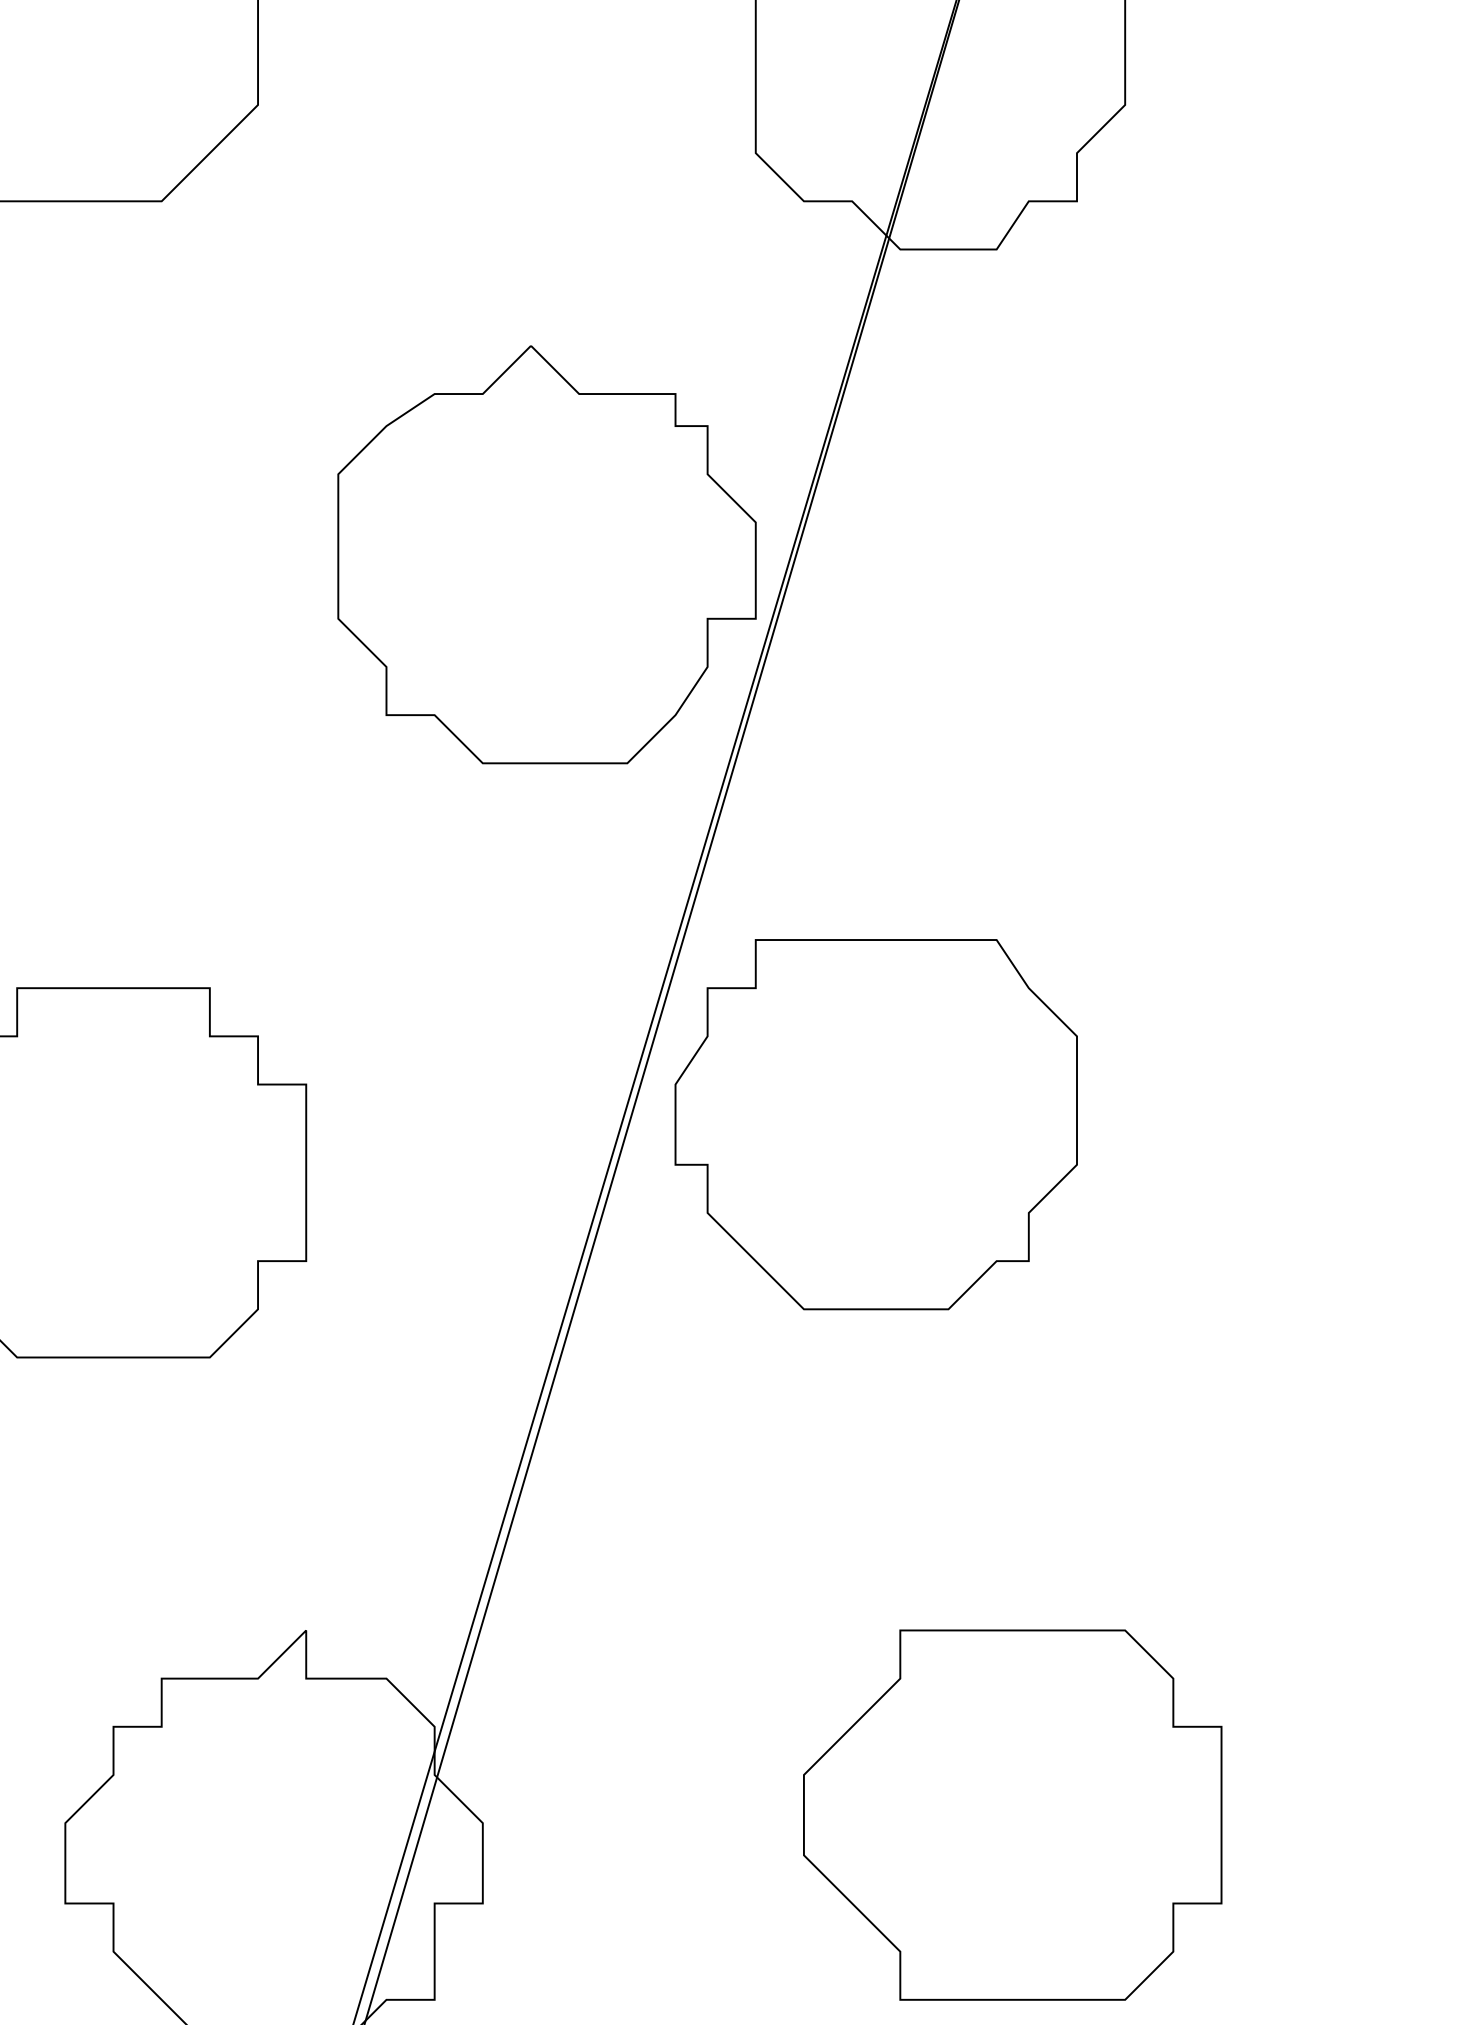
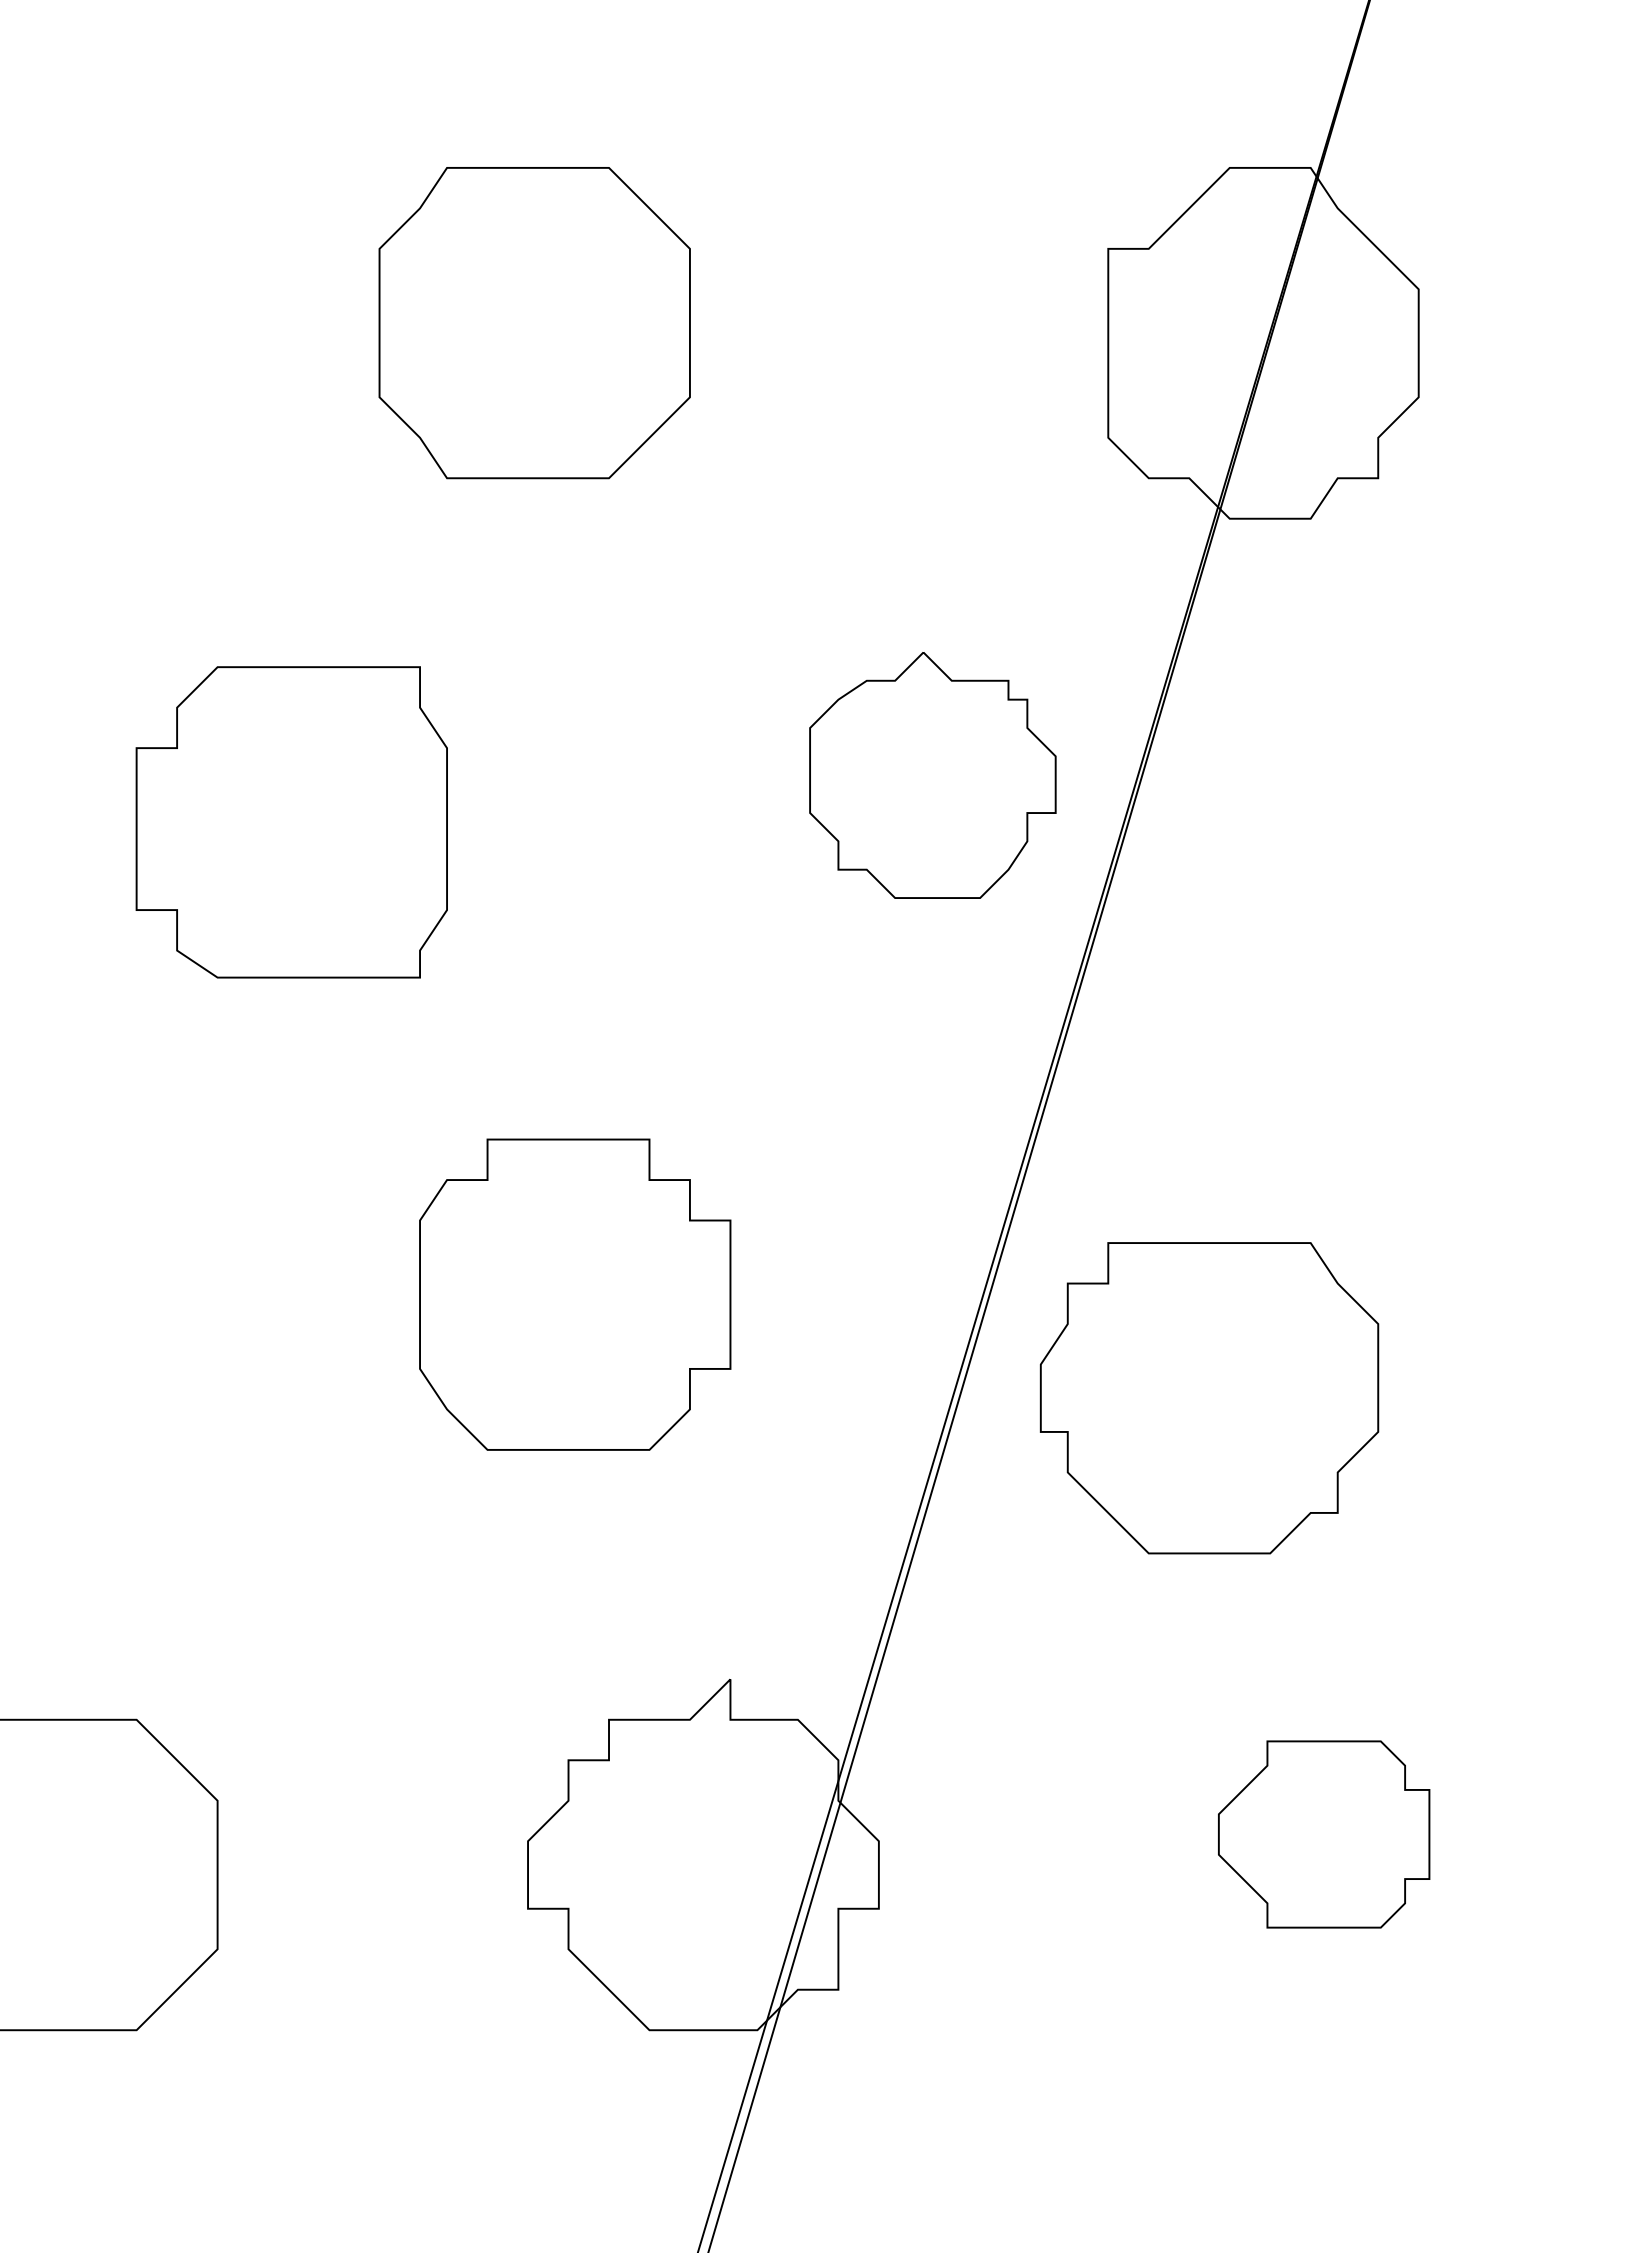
part: (546, 555) -> (932, 775), size x0.7
part: (876, 1124) -> (1209, 1398), moved
part: (1011, 1815) -> (1323, 1834), size x0.6

